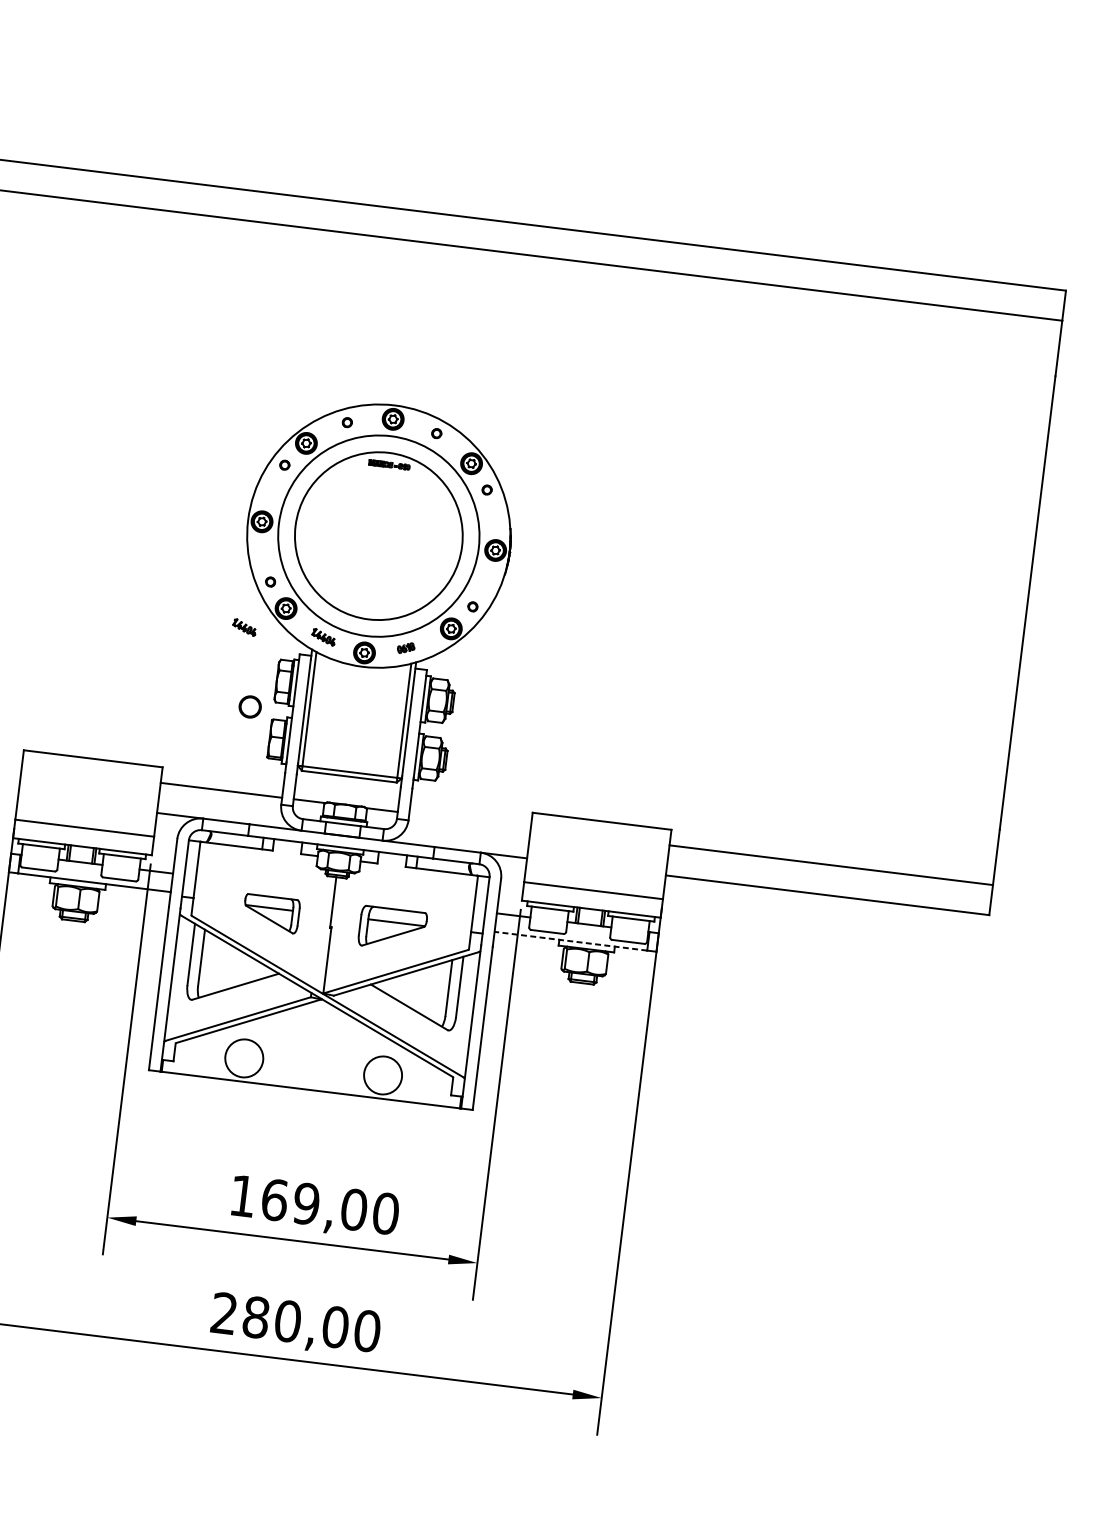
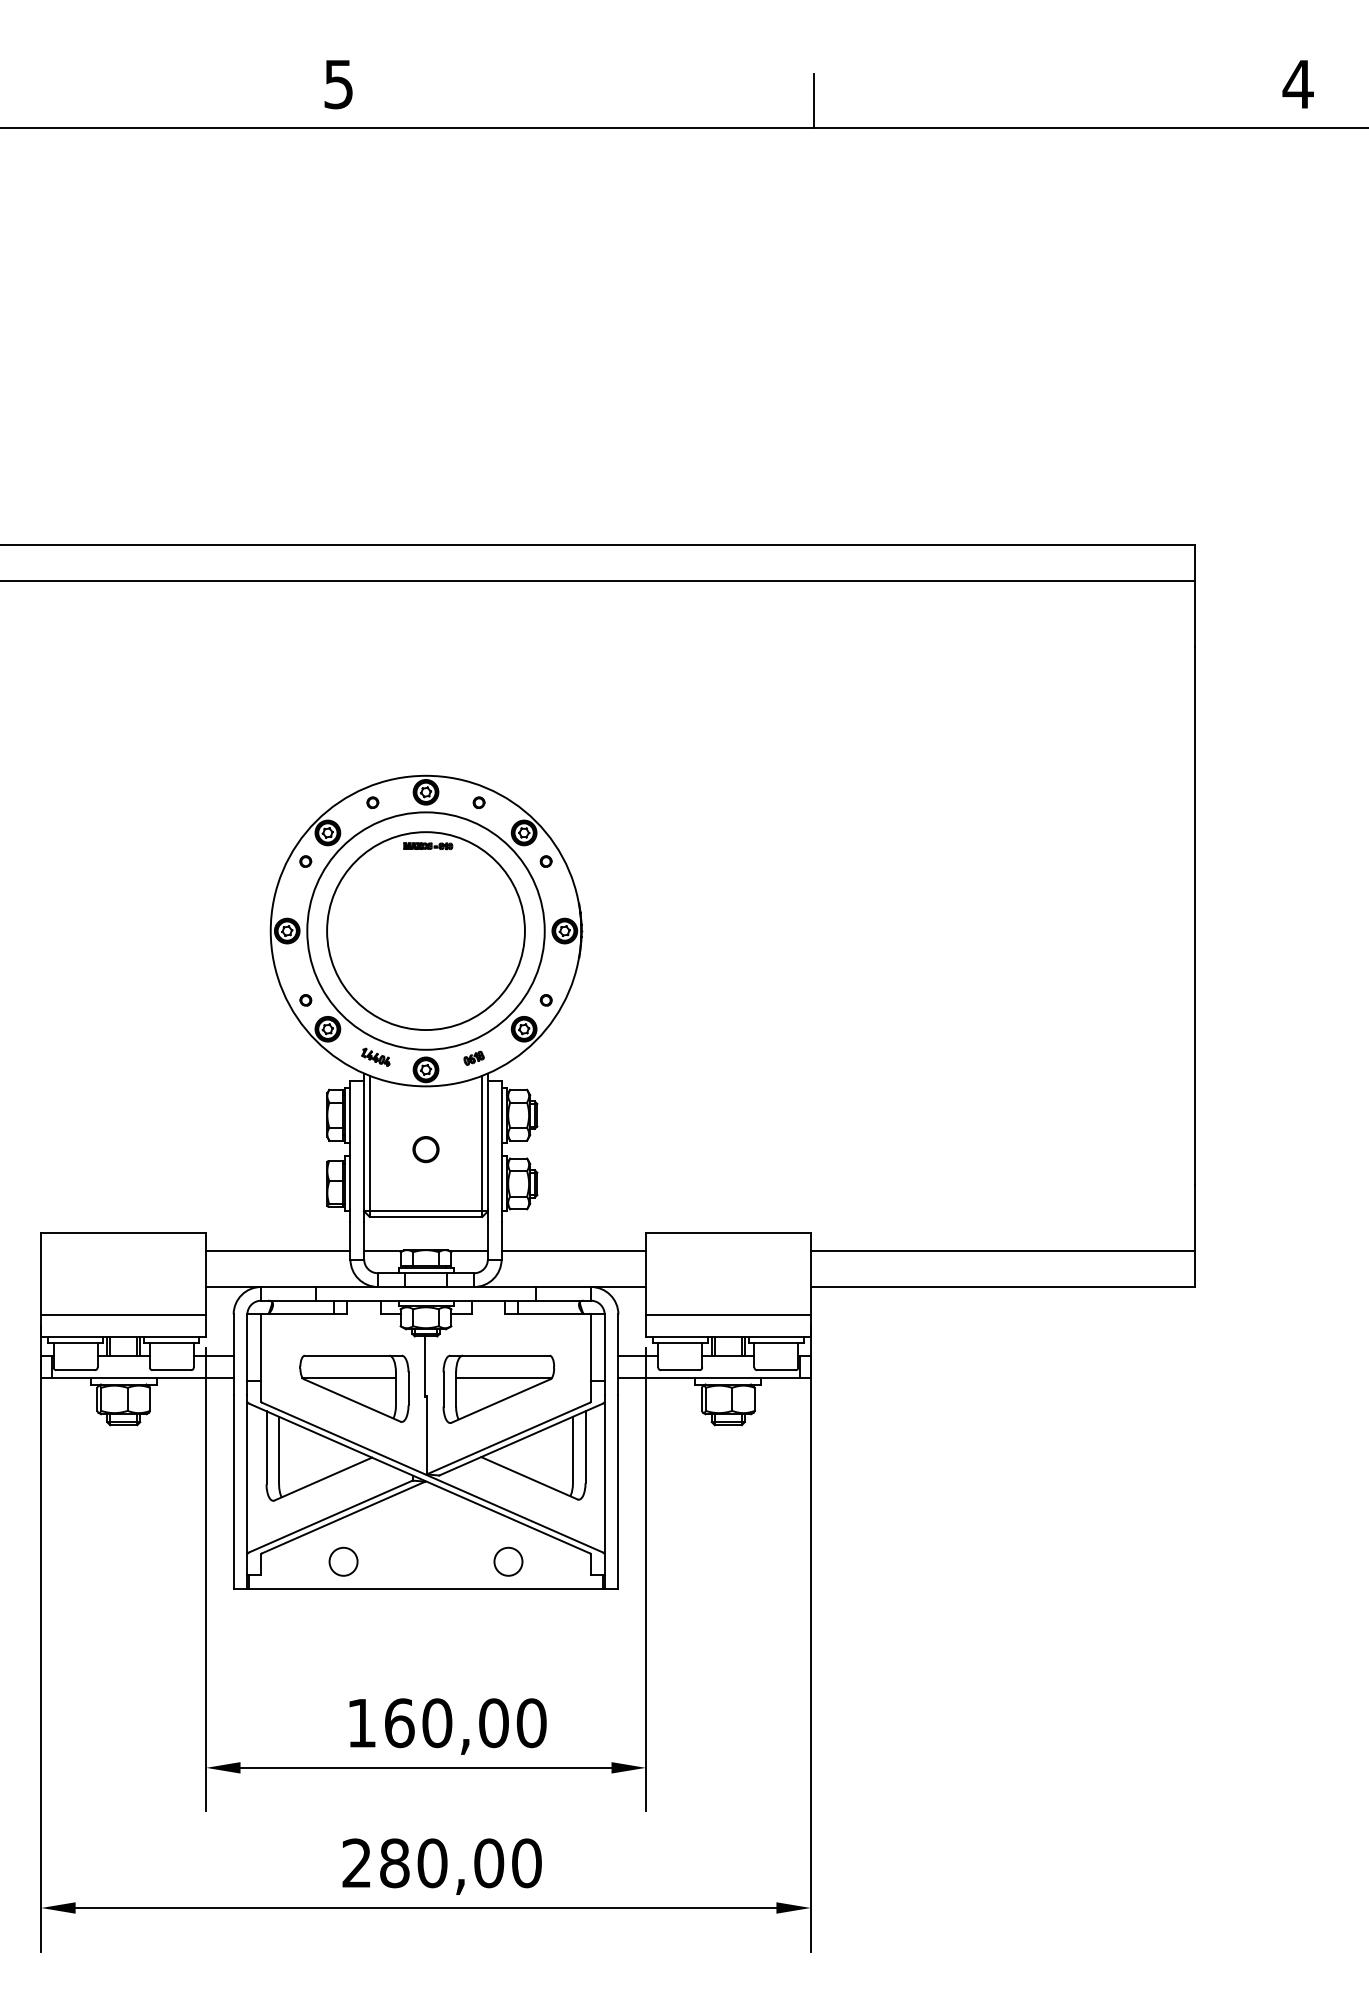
part: (244, 626) -> (281, 1056), removed
part: (249, 706) -> (425, 1149), moved
line: (469, 821) -> (573, 1251), added
part: (271, 913) -> (354, 1388), size x1.67
part: (392, 928) -> (498, 1388), size x1.43
line: (571, 941) -> (709, 1377), dashed -> solid
circle: (244, 1058) -> (343, 1561), size x0.62
circle: (383, 1075) -> (508, 1561), size x0.62
text: (306, 1204) -> (437, 1723), 169,00 -> 160,00

